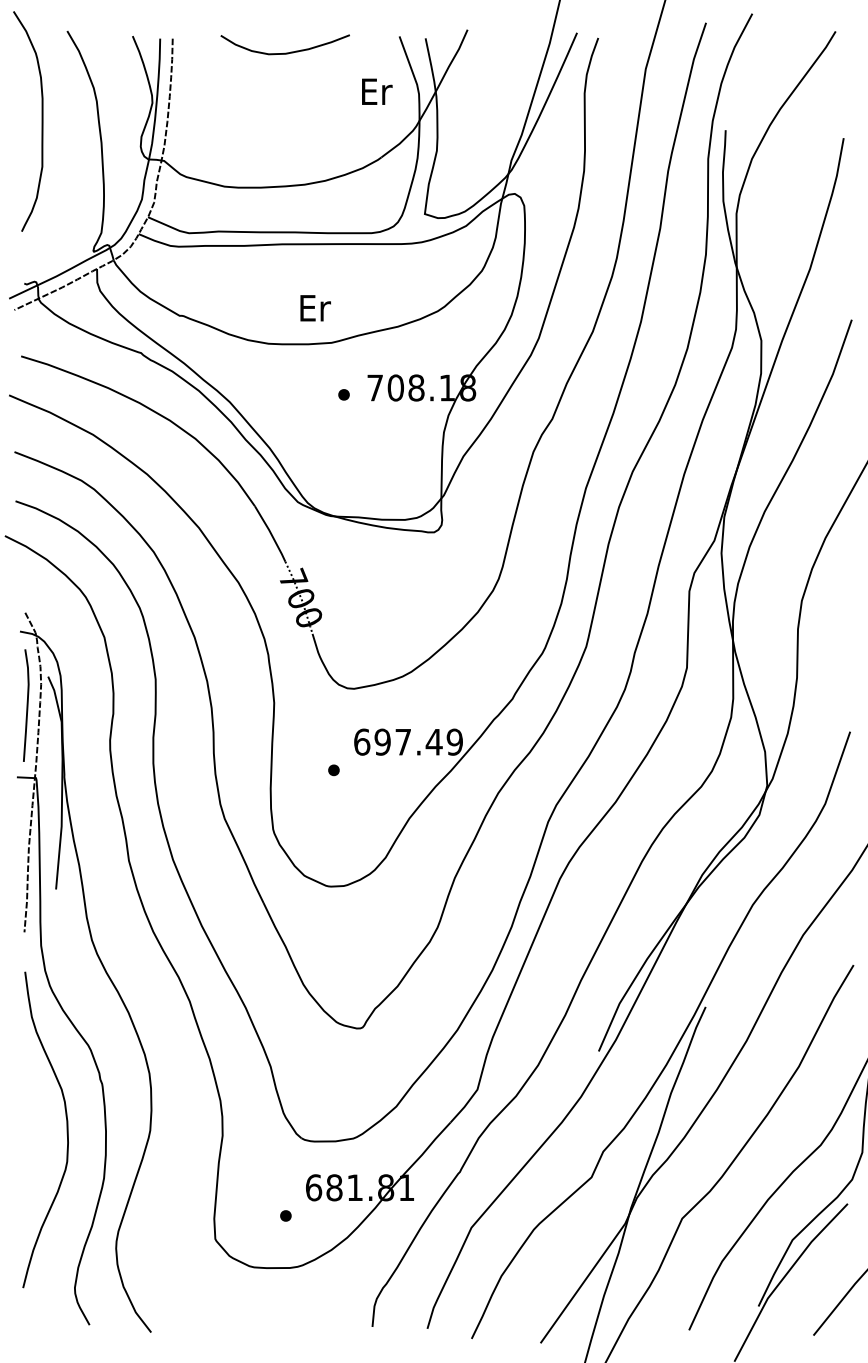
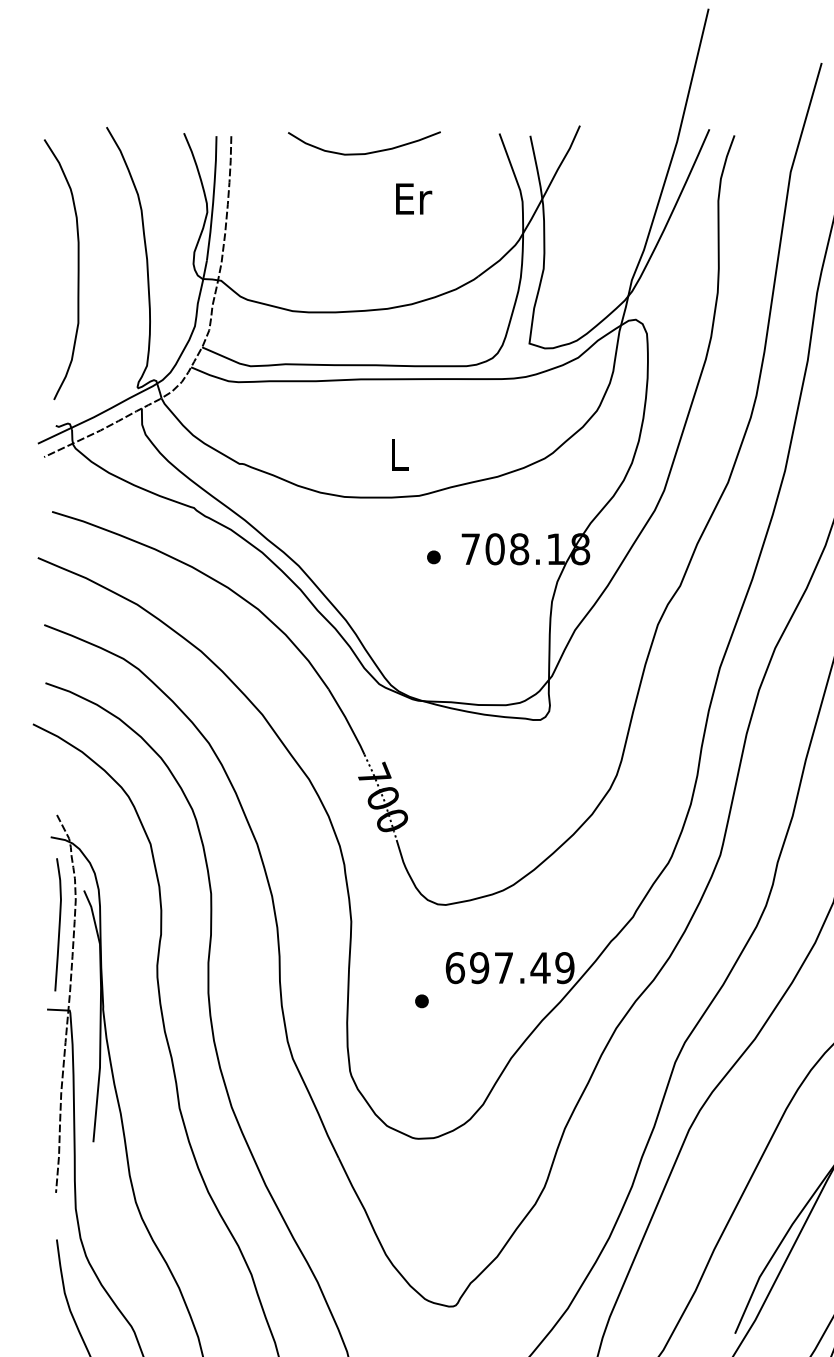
text: (377, 91) -> (414, 198), moved
curve: (41, 121) -> (77, 269), moved
text: (315, 308) -> (400, 455), Er -> L

